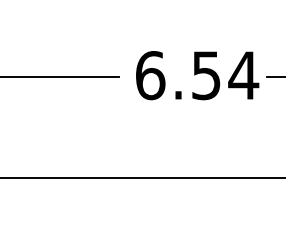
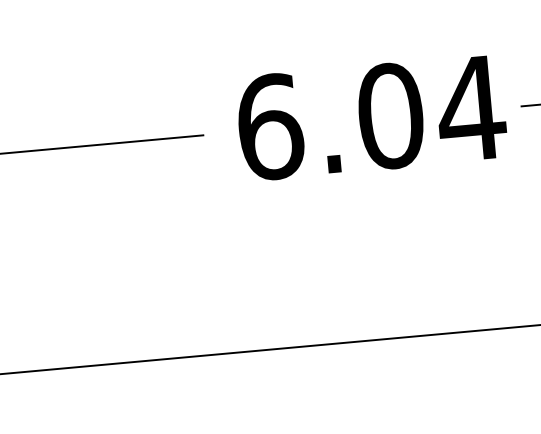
text: (206, 75) -> (390, 115), 6.54 -> 6.04

